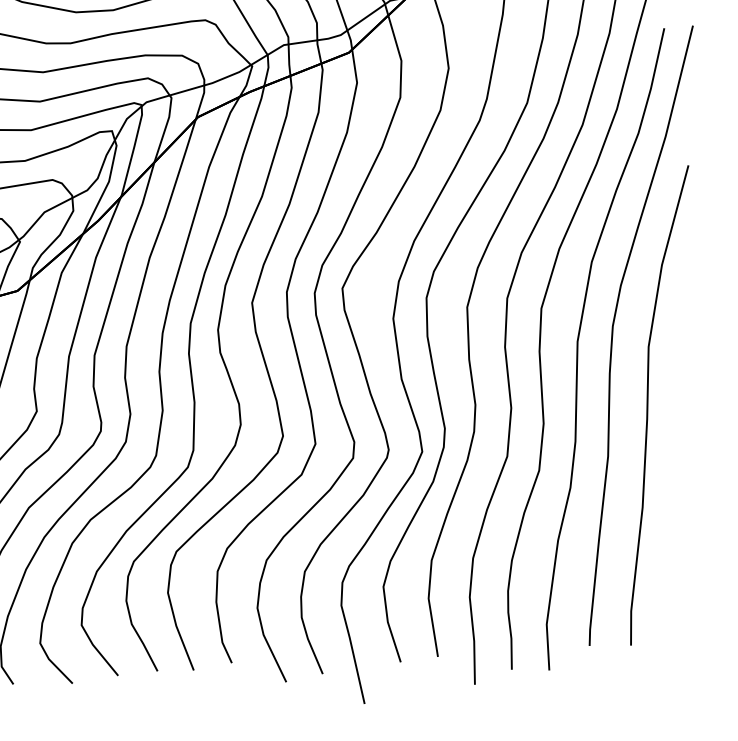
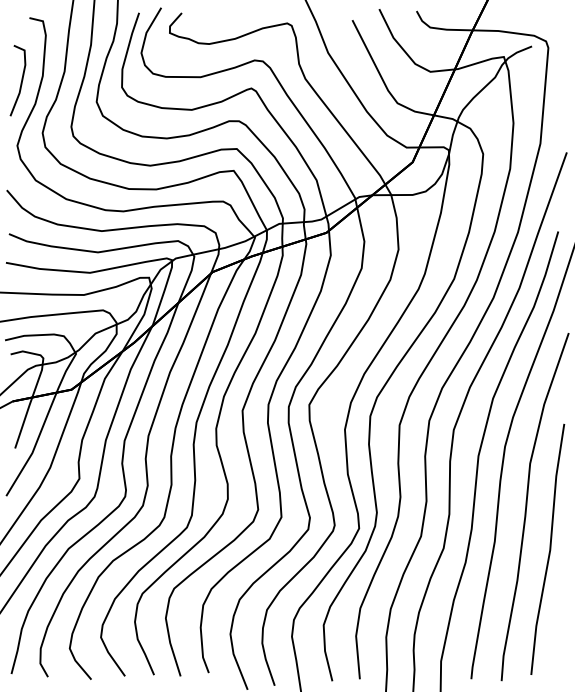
line: (683, 460) -> (549, 548), added

